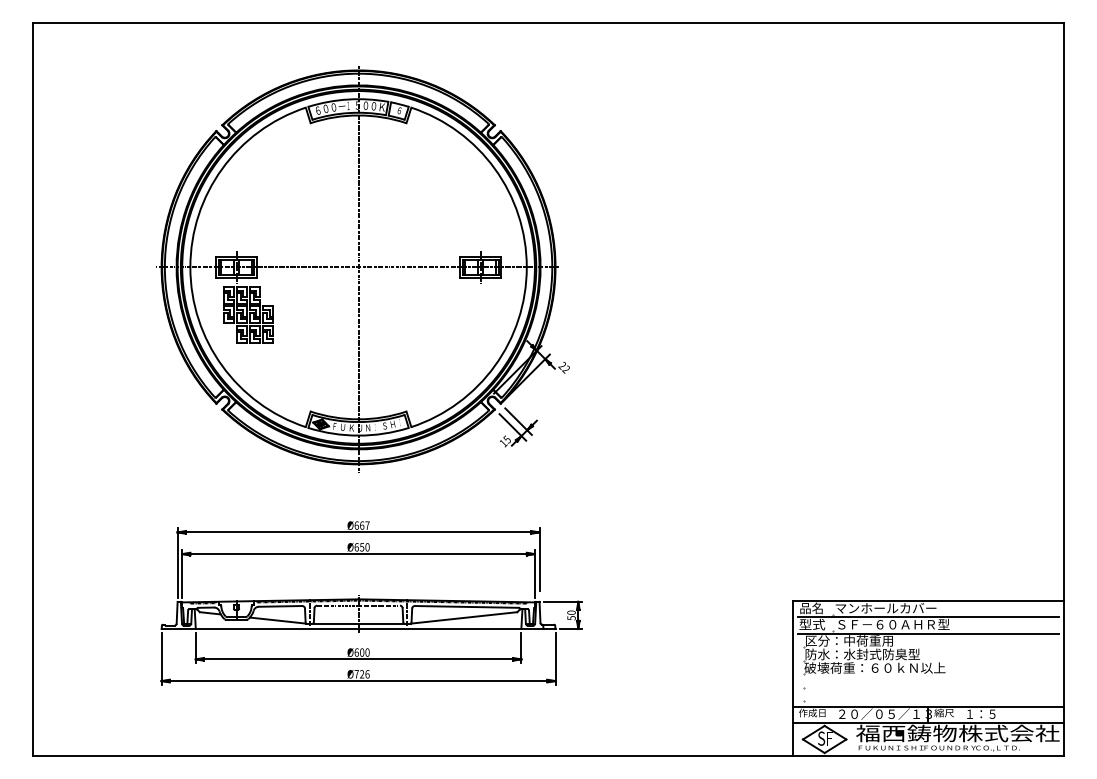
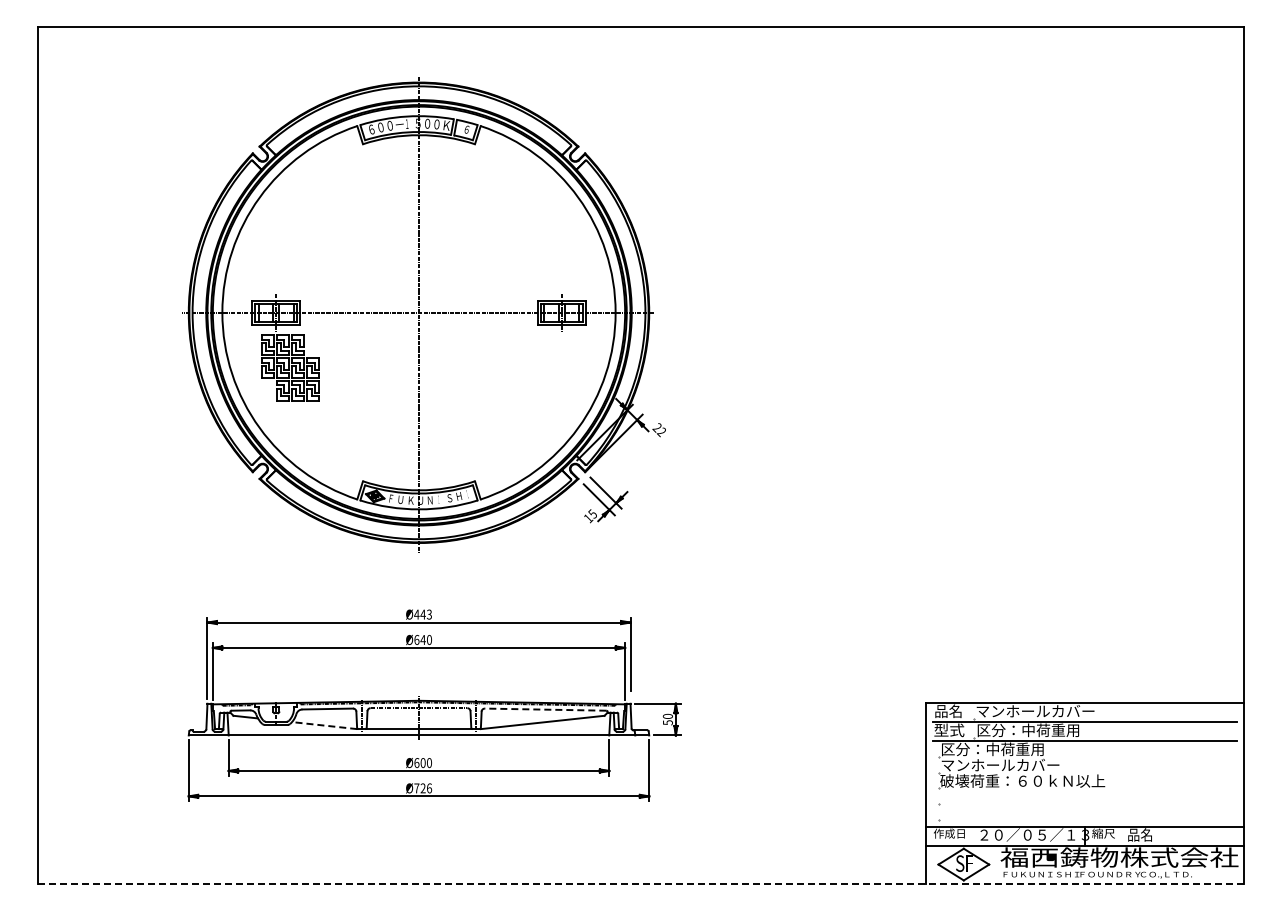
text: (361, 525) -> (422, 614), Ø667 -> Ø443
text: (361, 546) -> (422, 639), Ø650 -> Ø640
line: (466, 606) -> (545, 709), solid -> dashed
line: (277, 620) -> (324, 725), solid -> dashed
text: (892, 624) -> (1043, 730), ＳＦ－６０ＡＨＲ型 -> 区分：中荷重用
text: (862, 653) -> (1008, 764), 防水：水封式防臭型 -> マンホールカバー
text: (980, 713) -> (1145, 834), １：５ -> 品名
line: (548, 755) -> (641, 883), solid -> dashed

